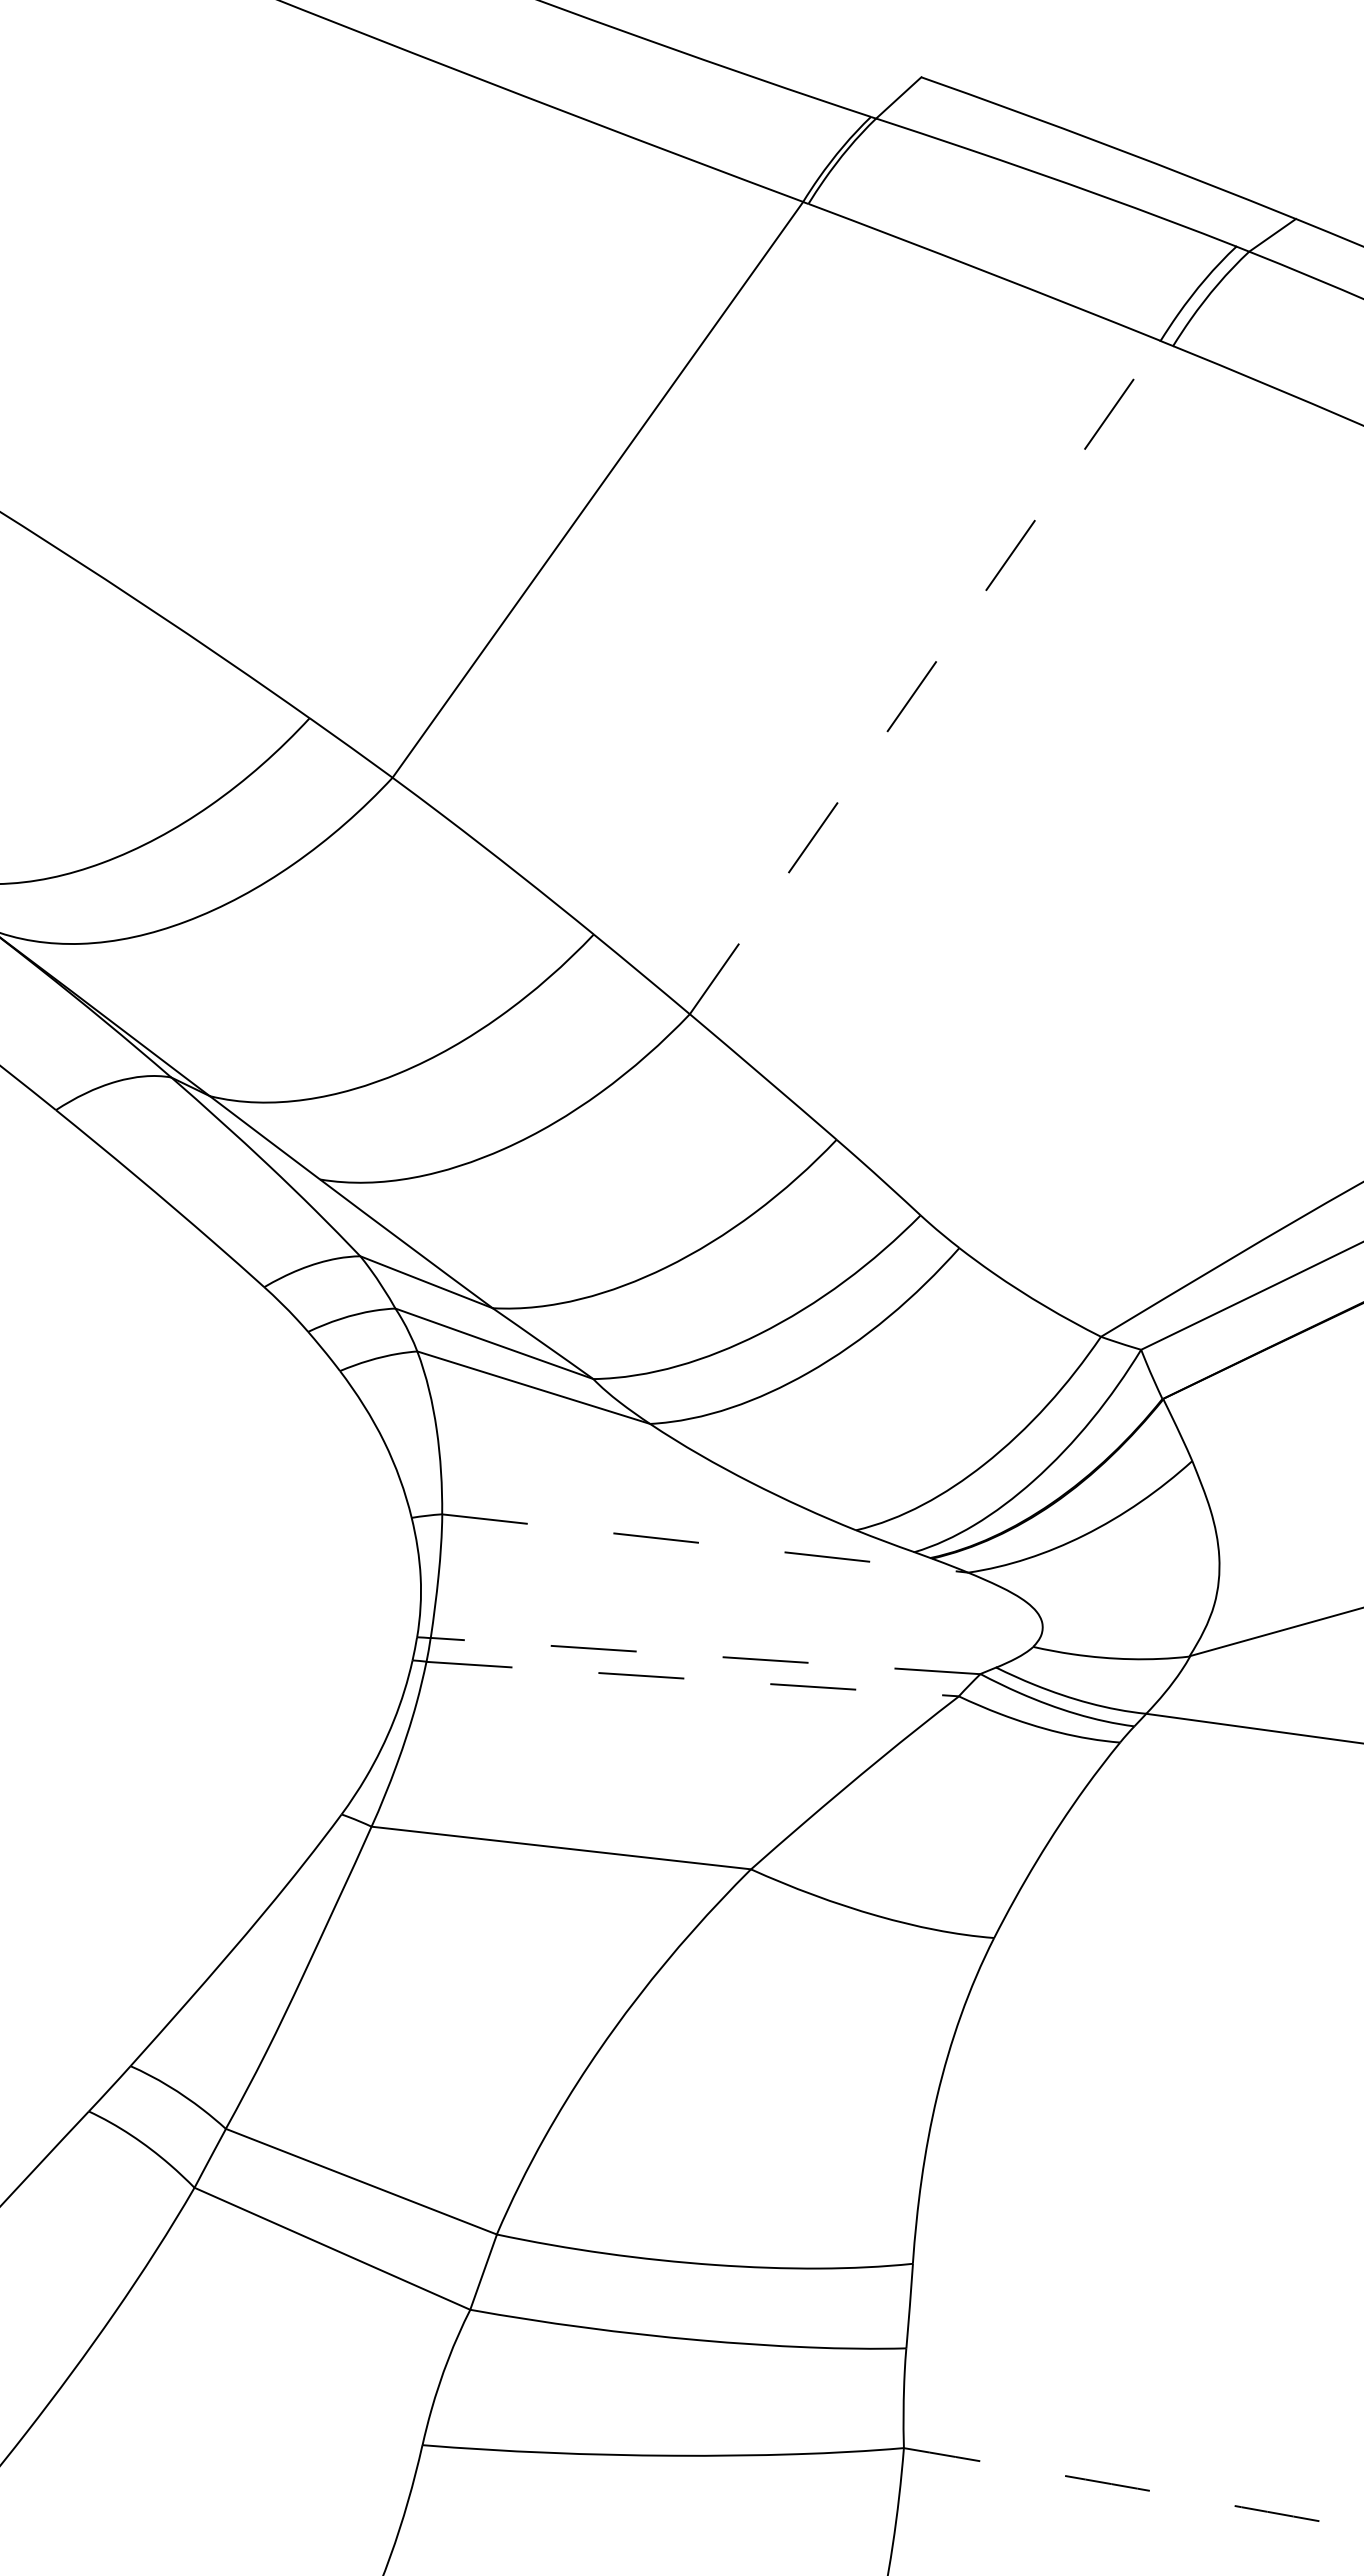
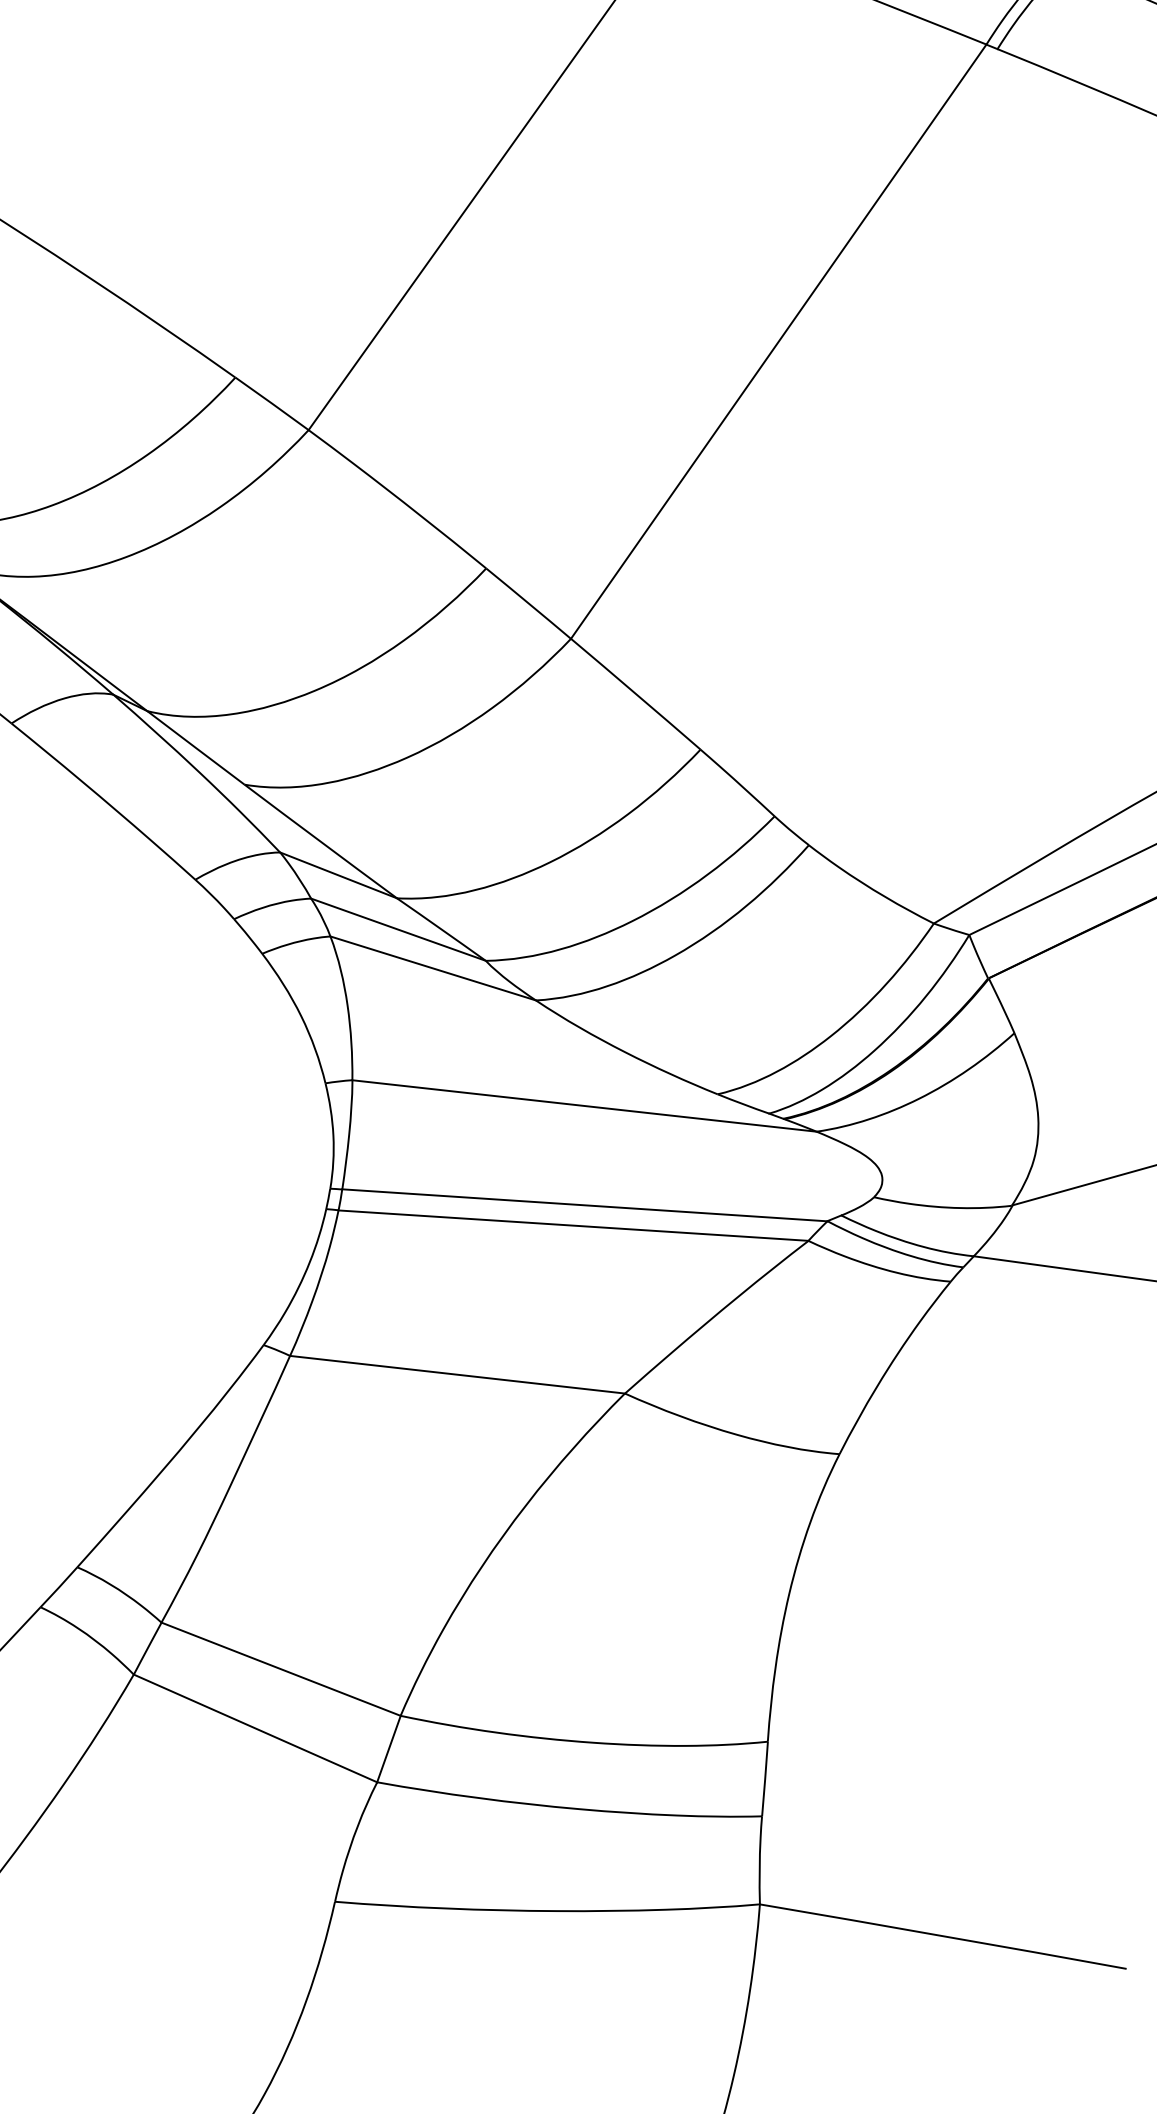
line: (925, 677) -> (778, 341), dashed -> solid
line: (705, 1543) -> (584, 1105), dashed -> solid
line: (705, 1656) -> (584, 1205), dashed -> solid
line: (692, 1679) -> (573, 1226), dashed -> solid
arc: (1111, 2484) -> (943, 1936), dashed -> solid

